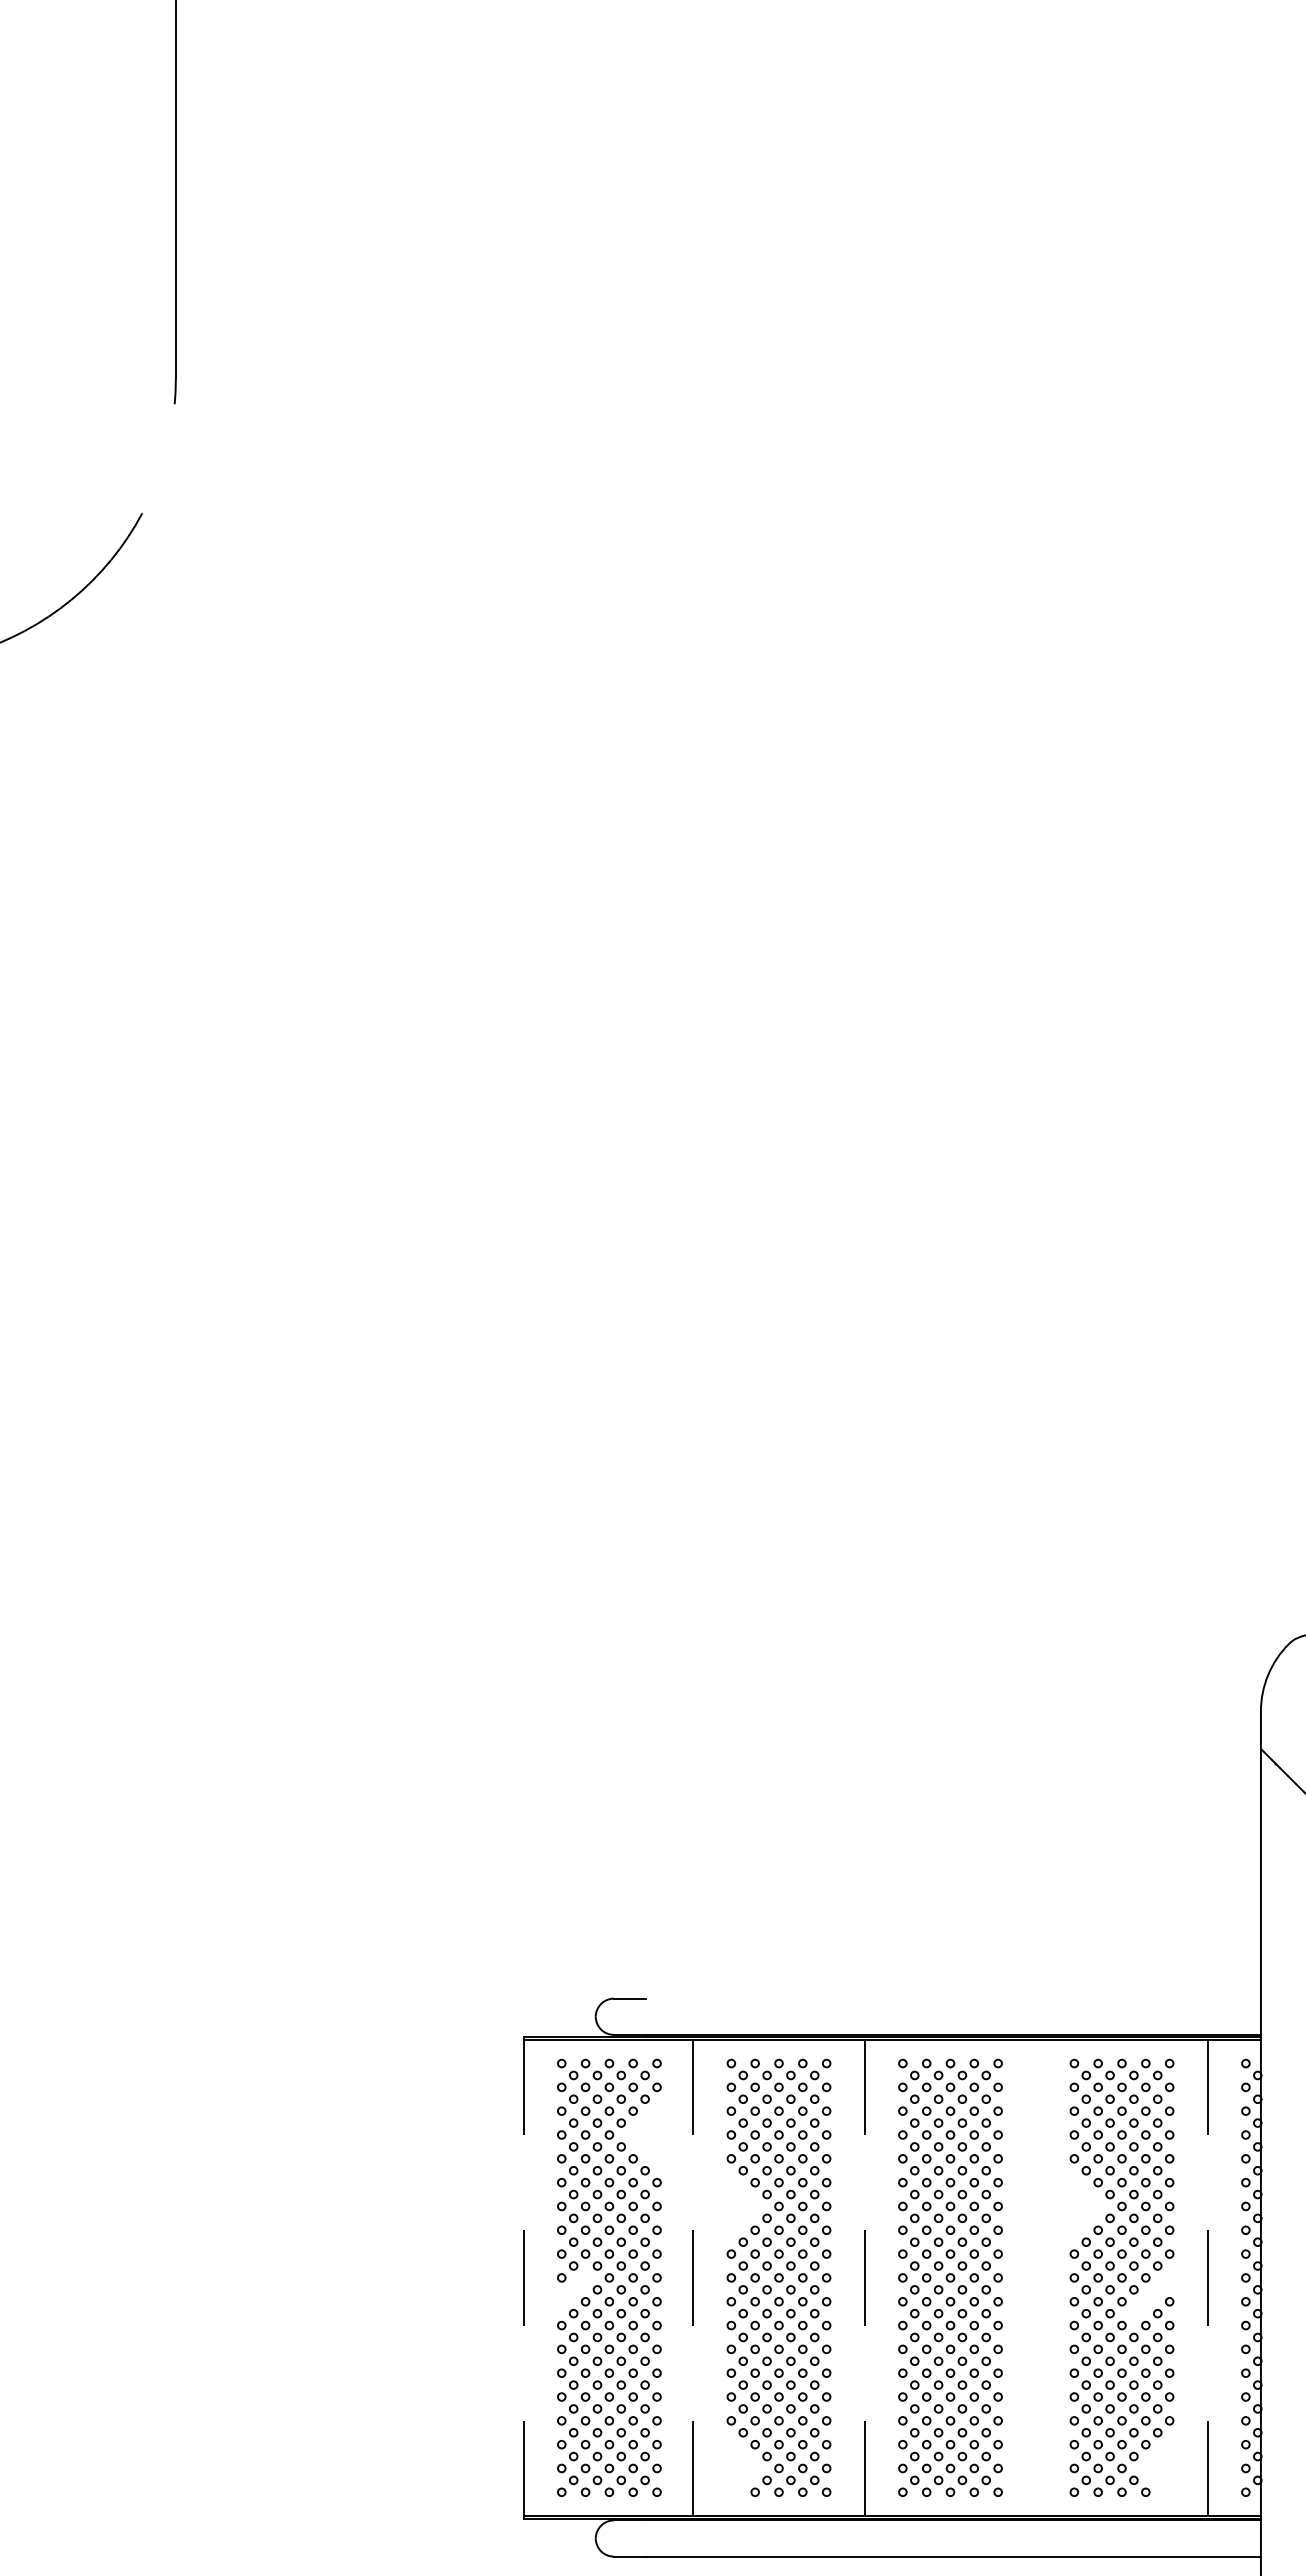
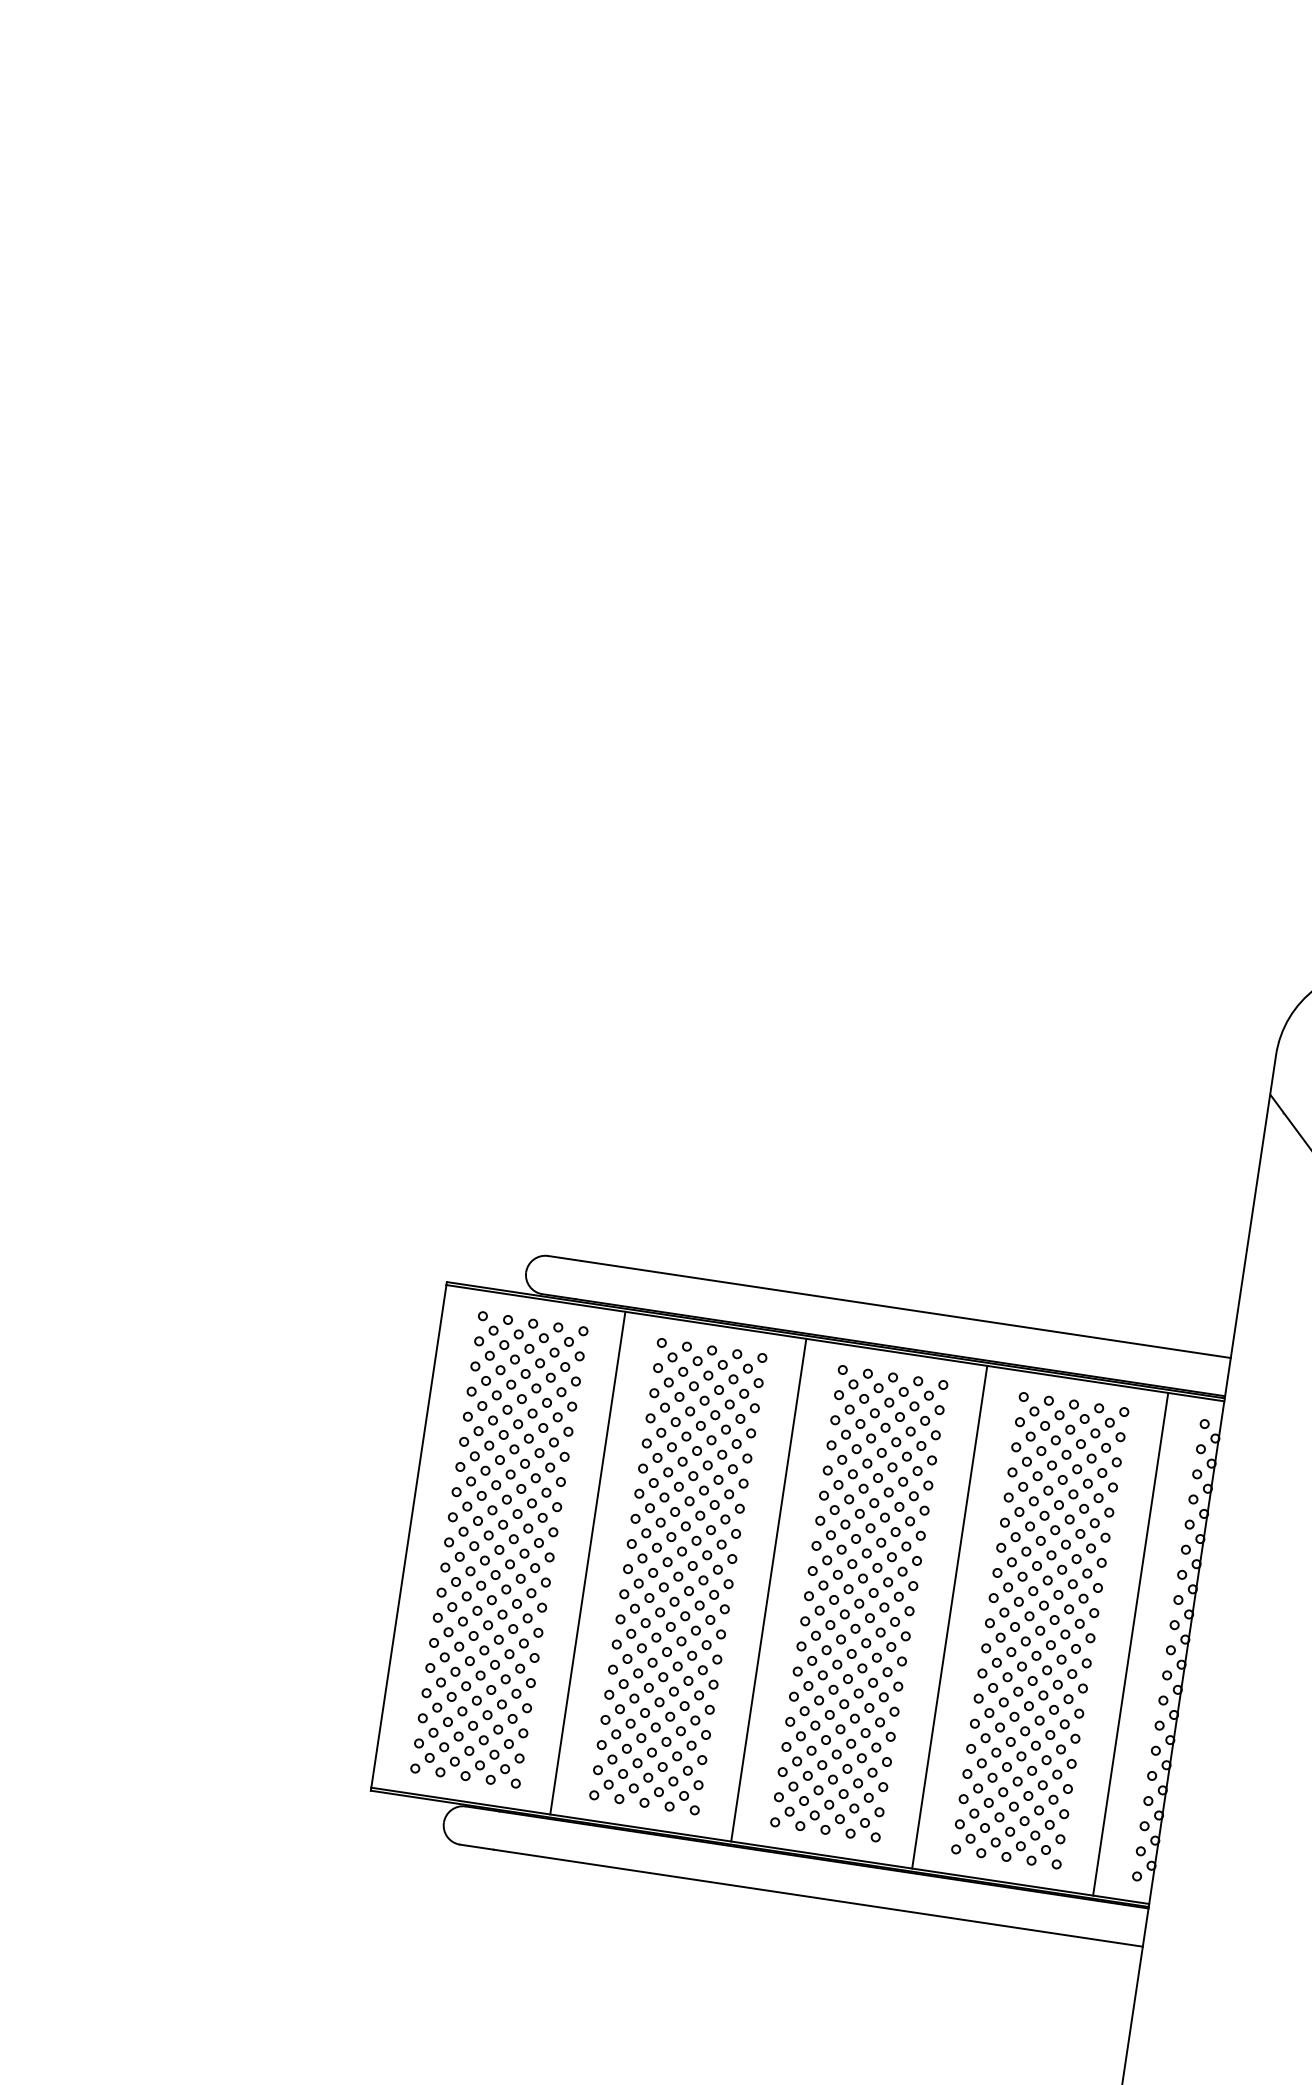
line: (952, 1998) -> (905, 1309), added
part: (644, 2127) -> (560, 1396), added
part: (742, 2206) -> (651, 1495), added
part: (1085, 2206) -> (1012, 1549), added
line: (1036, 2277) -> (950, 1616), added
line: (523, 2278) -> (408, 1536), dashed -> solid
line: (693, 2278) -> (588, 1563), dashed -> solid
line: (864, 2278) -> (768, 1590), dashed -> solid
line: (1207, 2278) -> (1130, 1644), dashed -> solid
part: (573, 2289) -> (459, 1556), added
part: (1151, 2295) -> (1068, 1653), added
part: (1157, 2461) -> (1048, 1830), added
part: (742, 2468) -> (609, 1771), added

